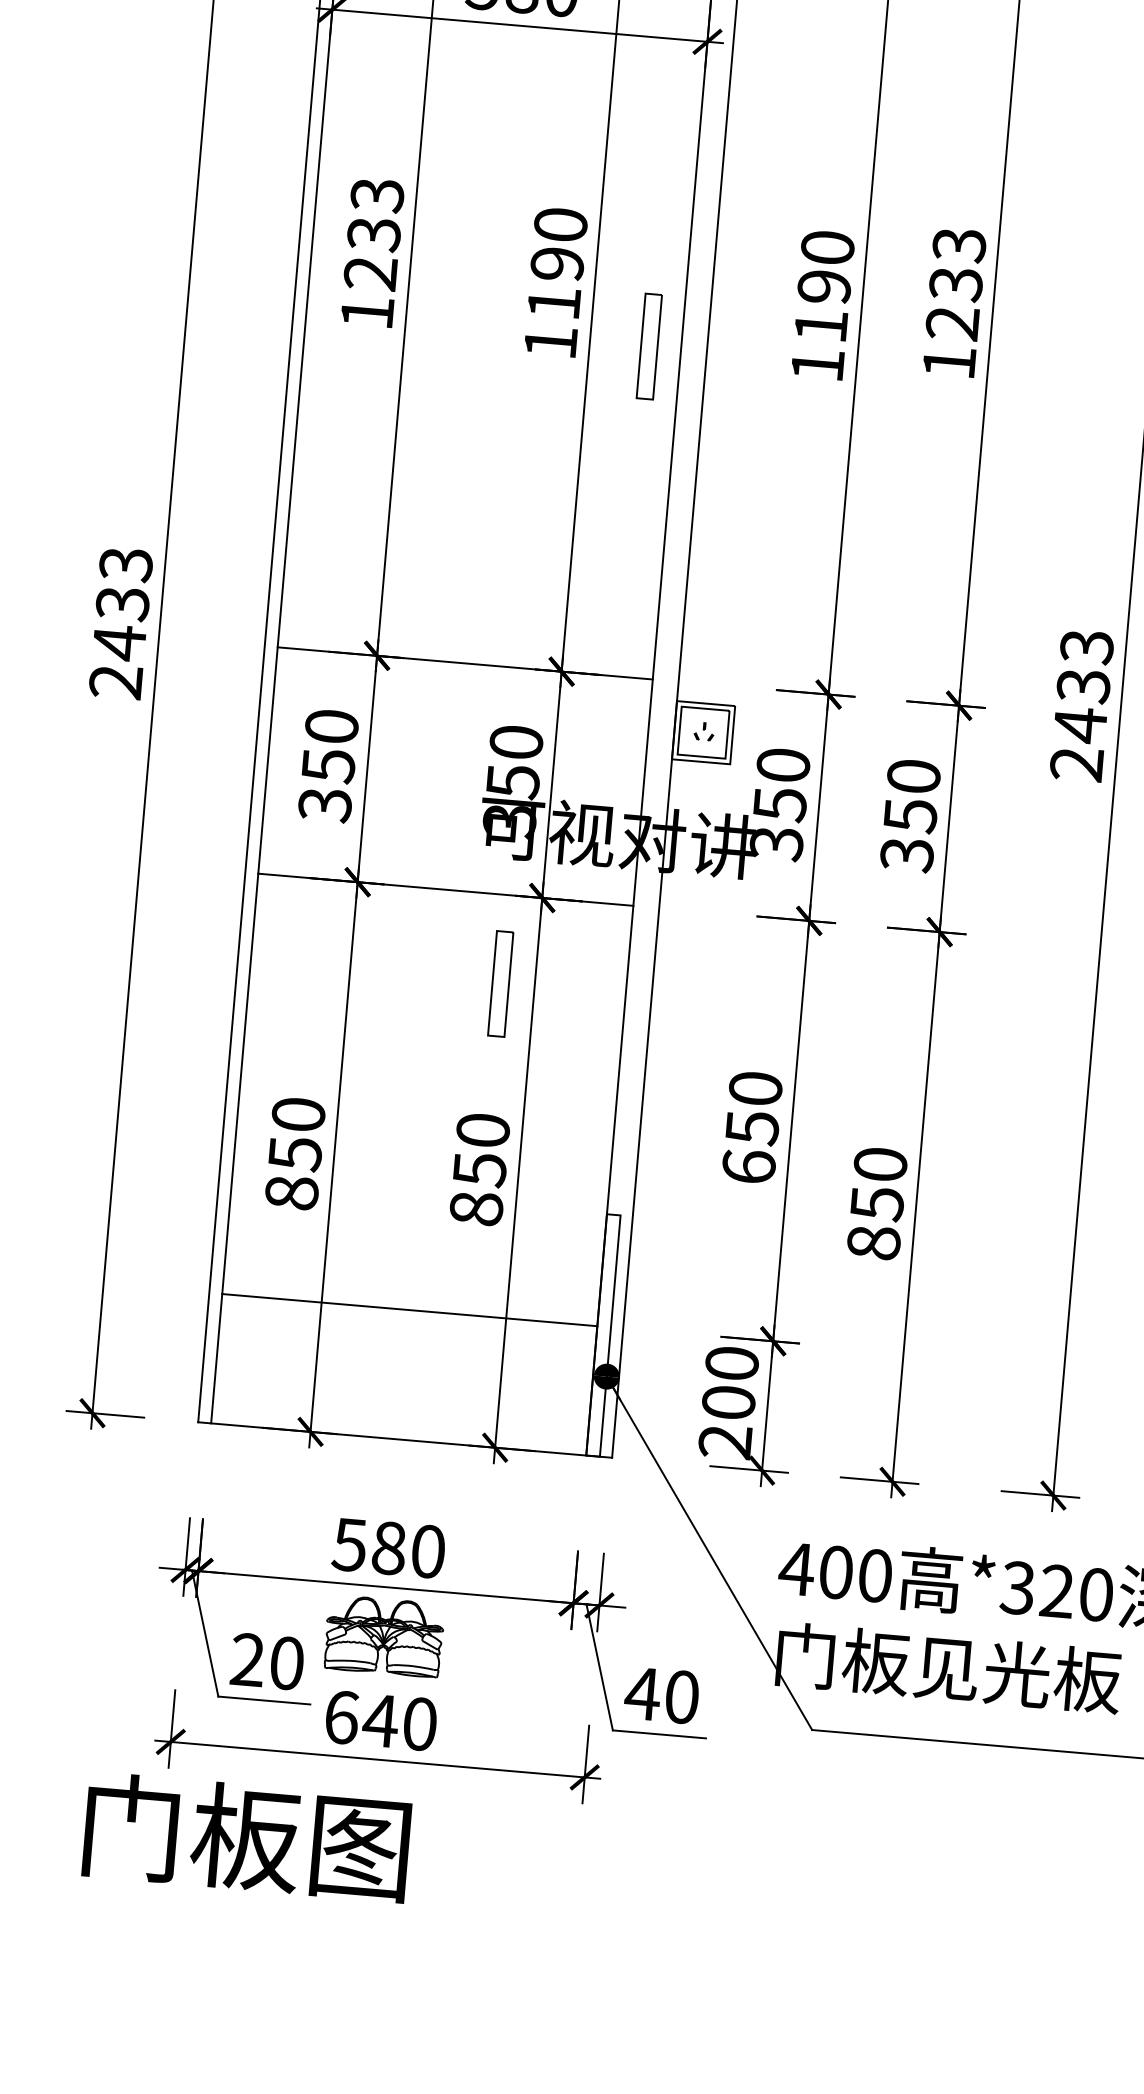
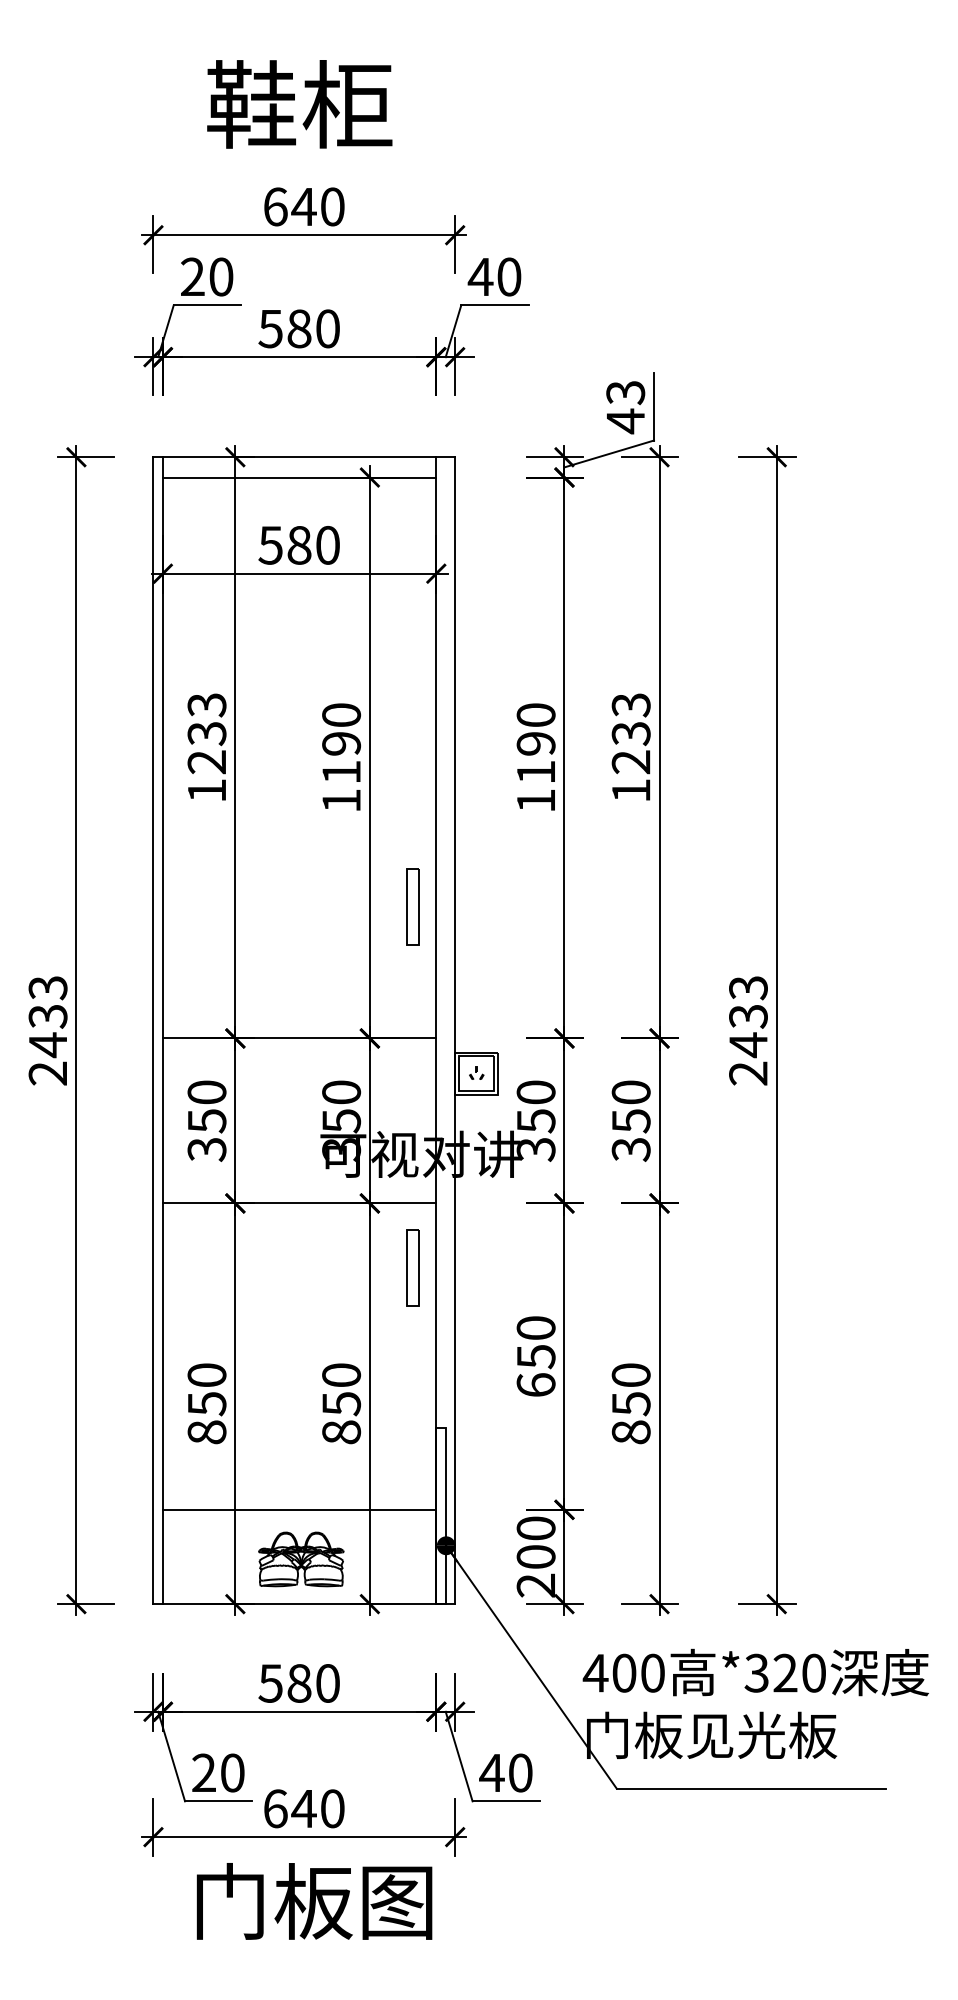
part: (648, 346) -> (412, 906), moved
part: (499, 982) -> (412, 1267), moved
part: (384, 1636) -> (301, 1559), moved
text: (246, 1837) -> (314, 1901), moved

